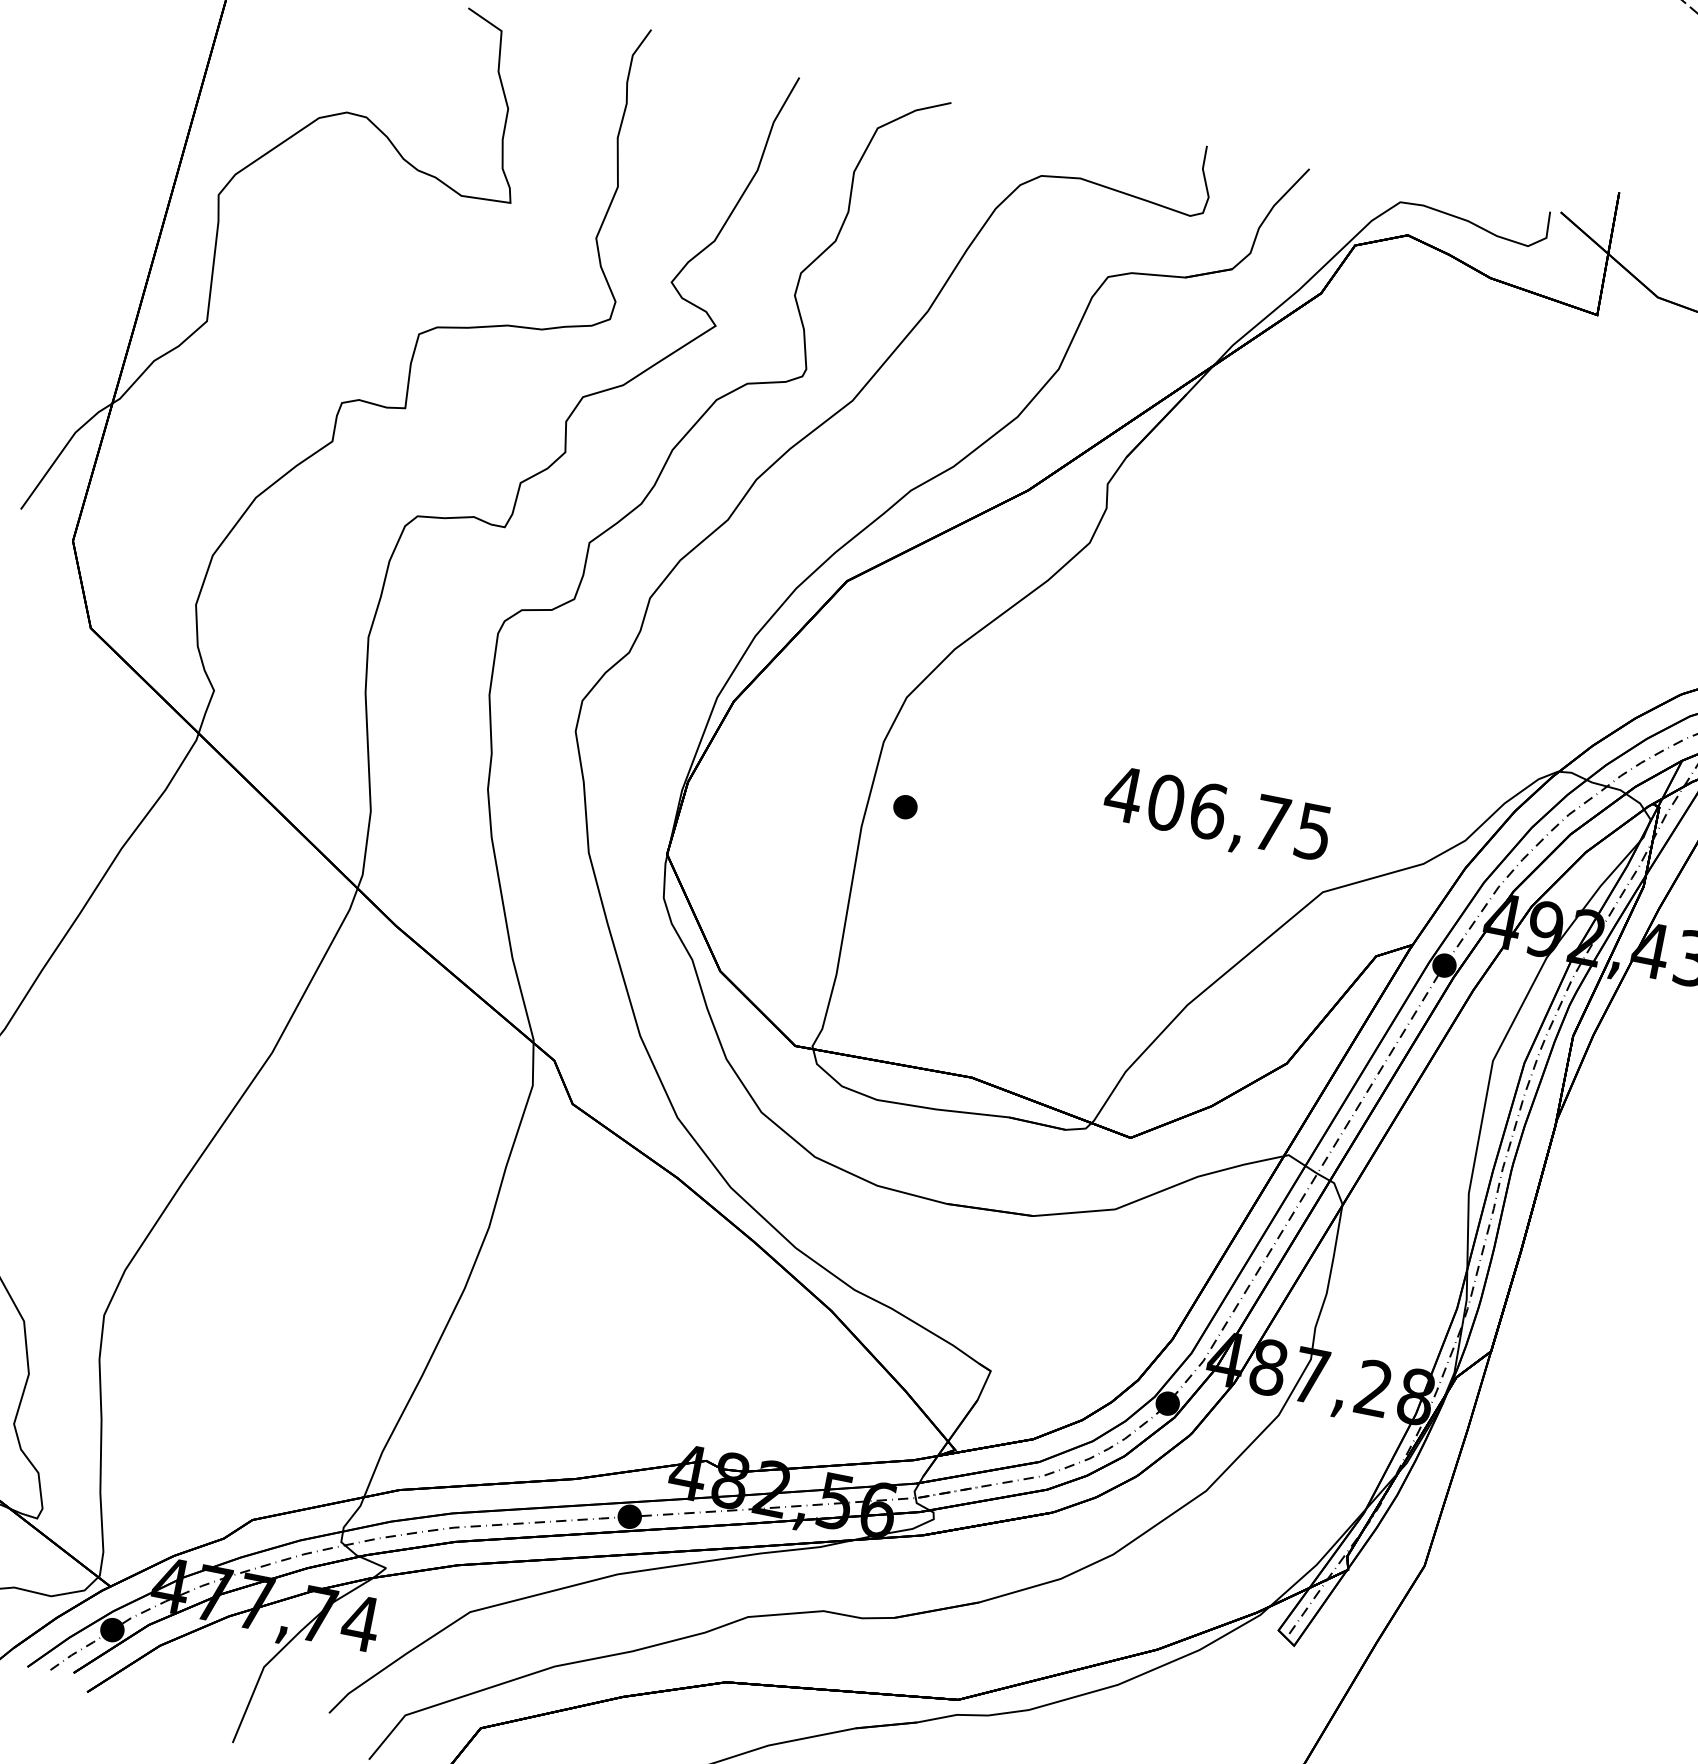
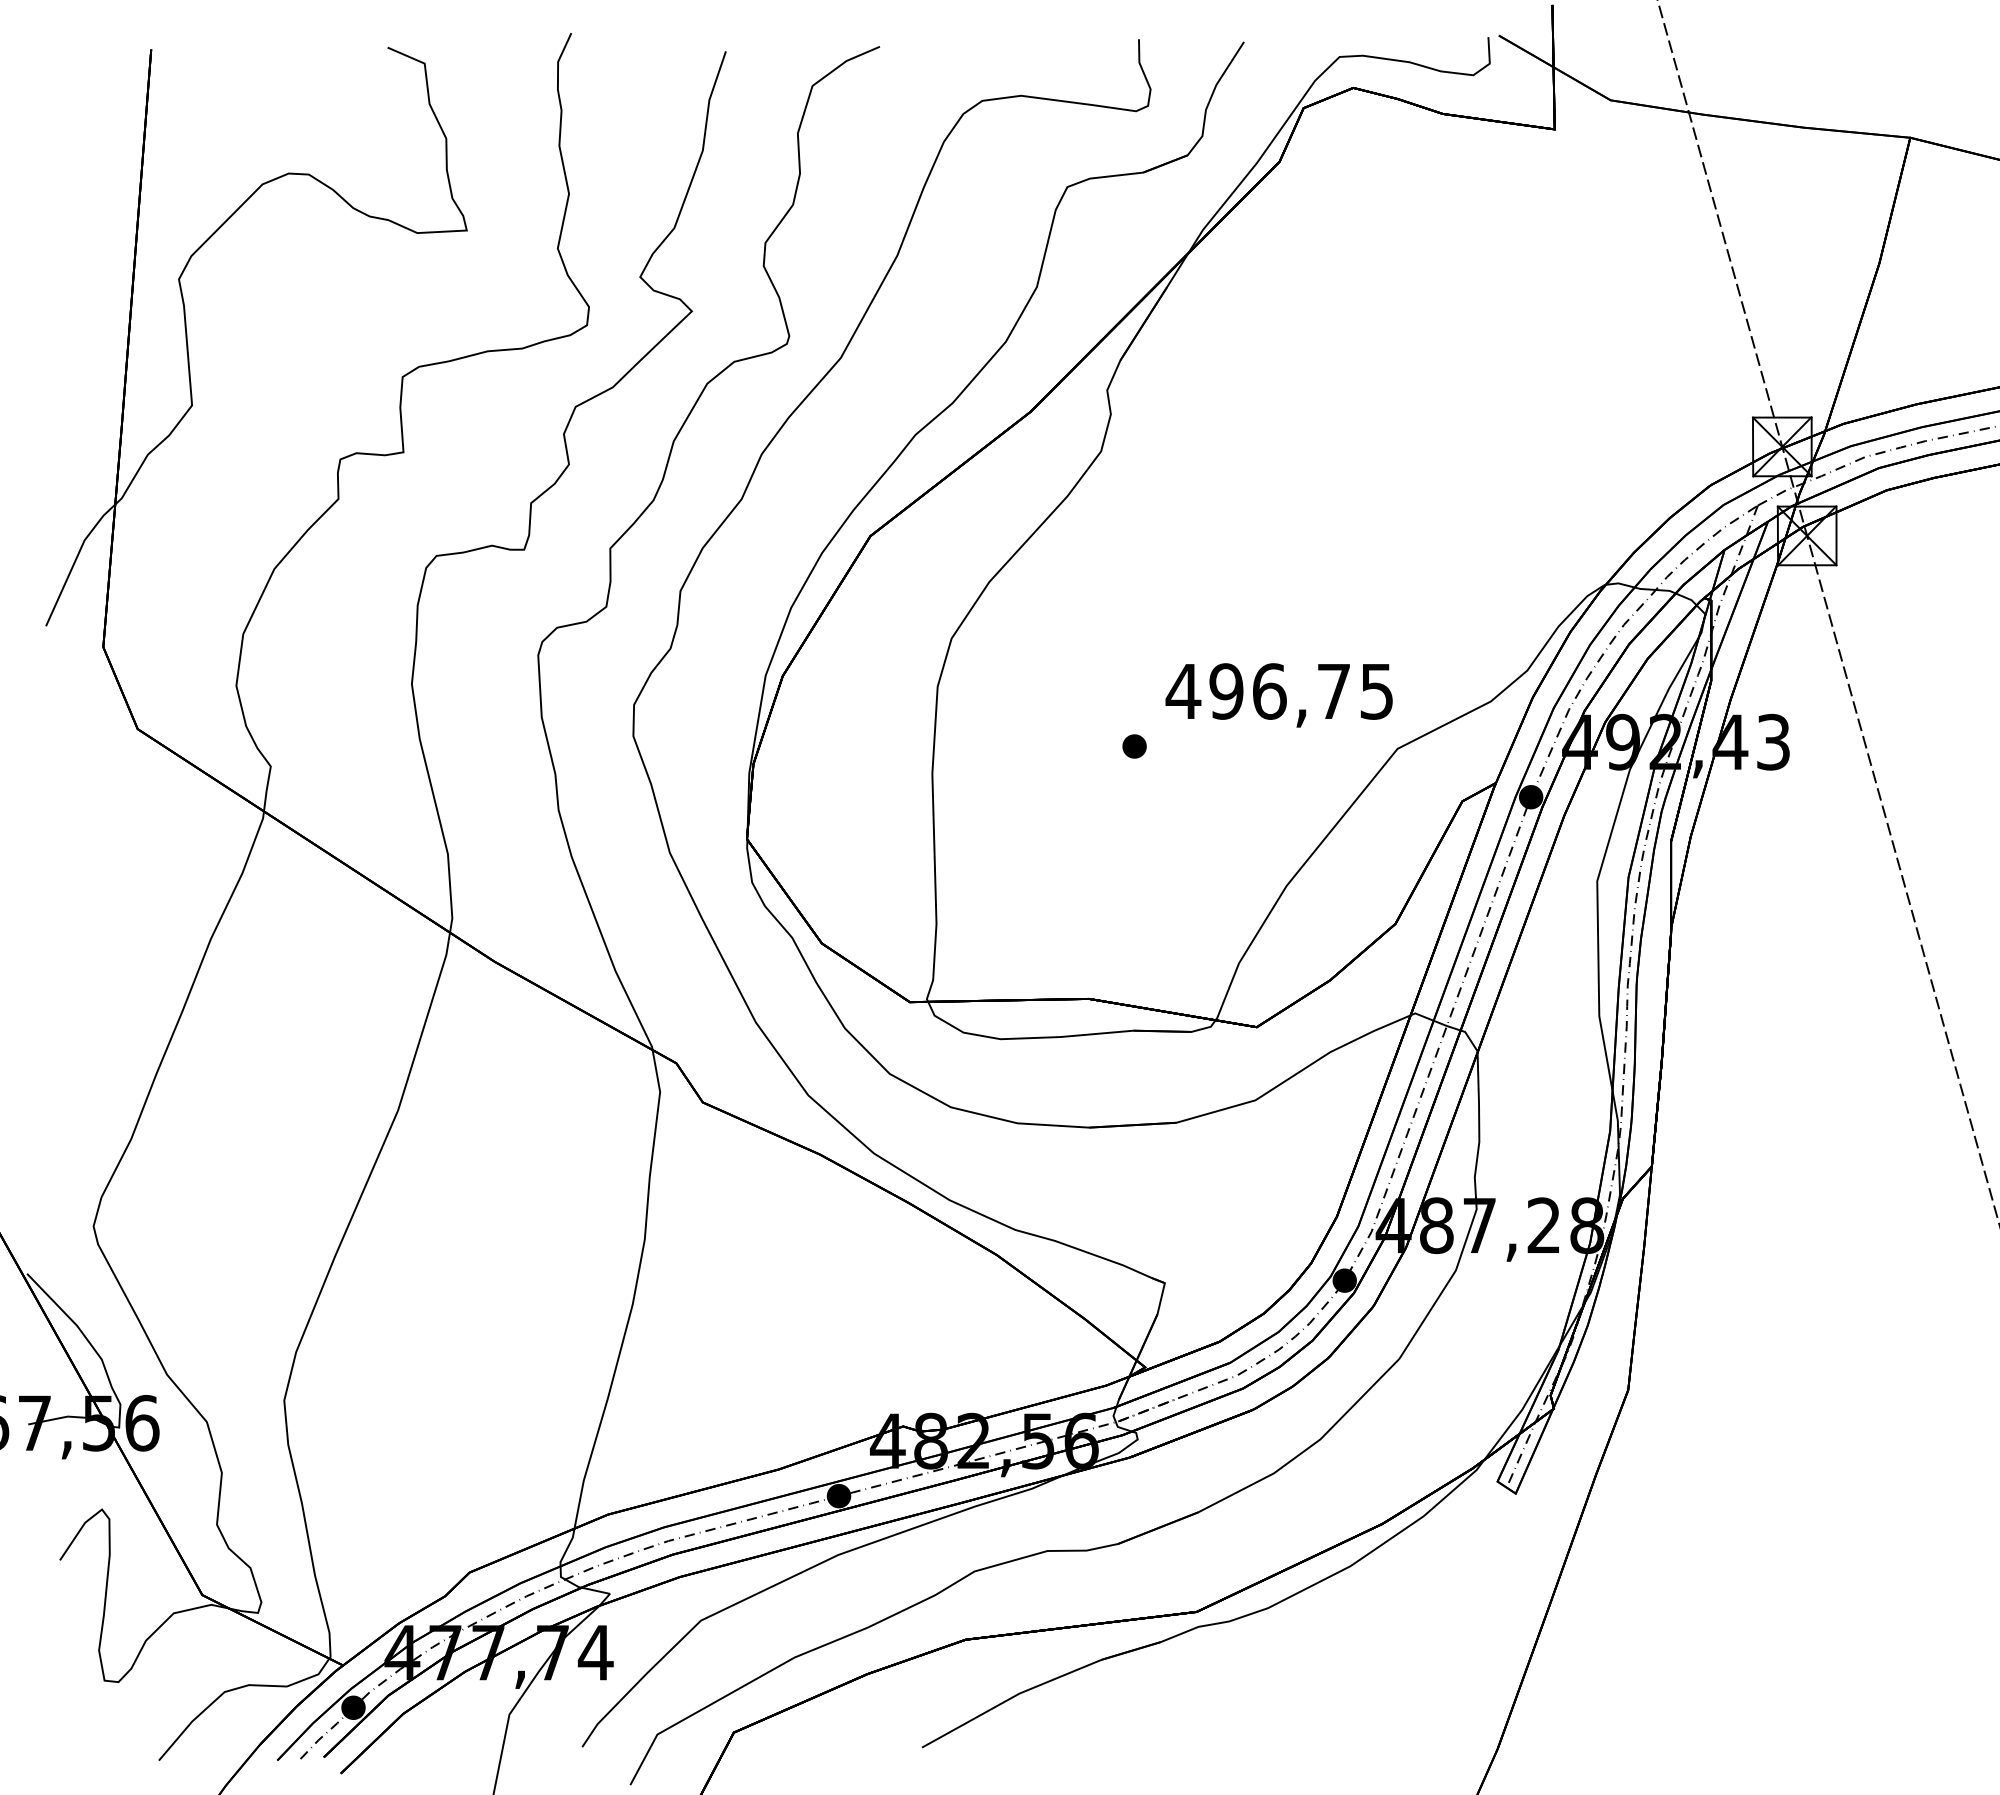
text: (1166, 802) -> (1226, 691), 406,75 -> 496,75
part: (905, 807) -> (1134, 746), moved

